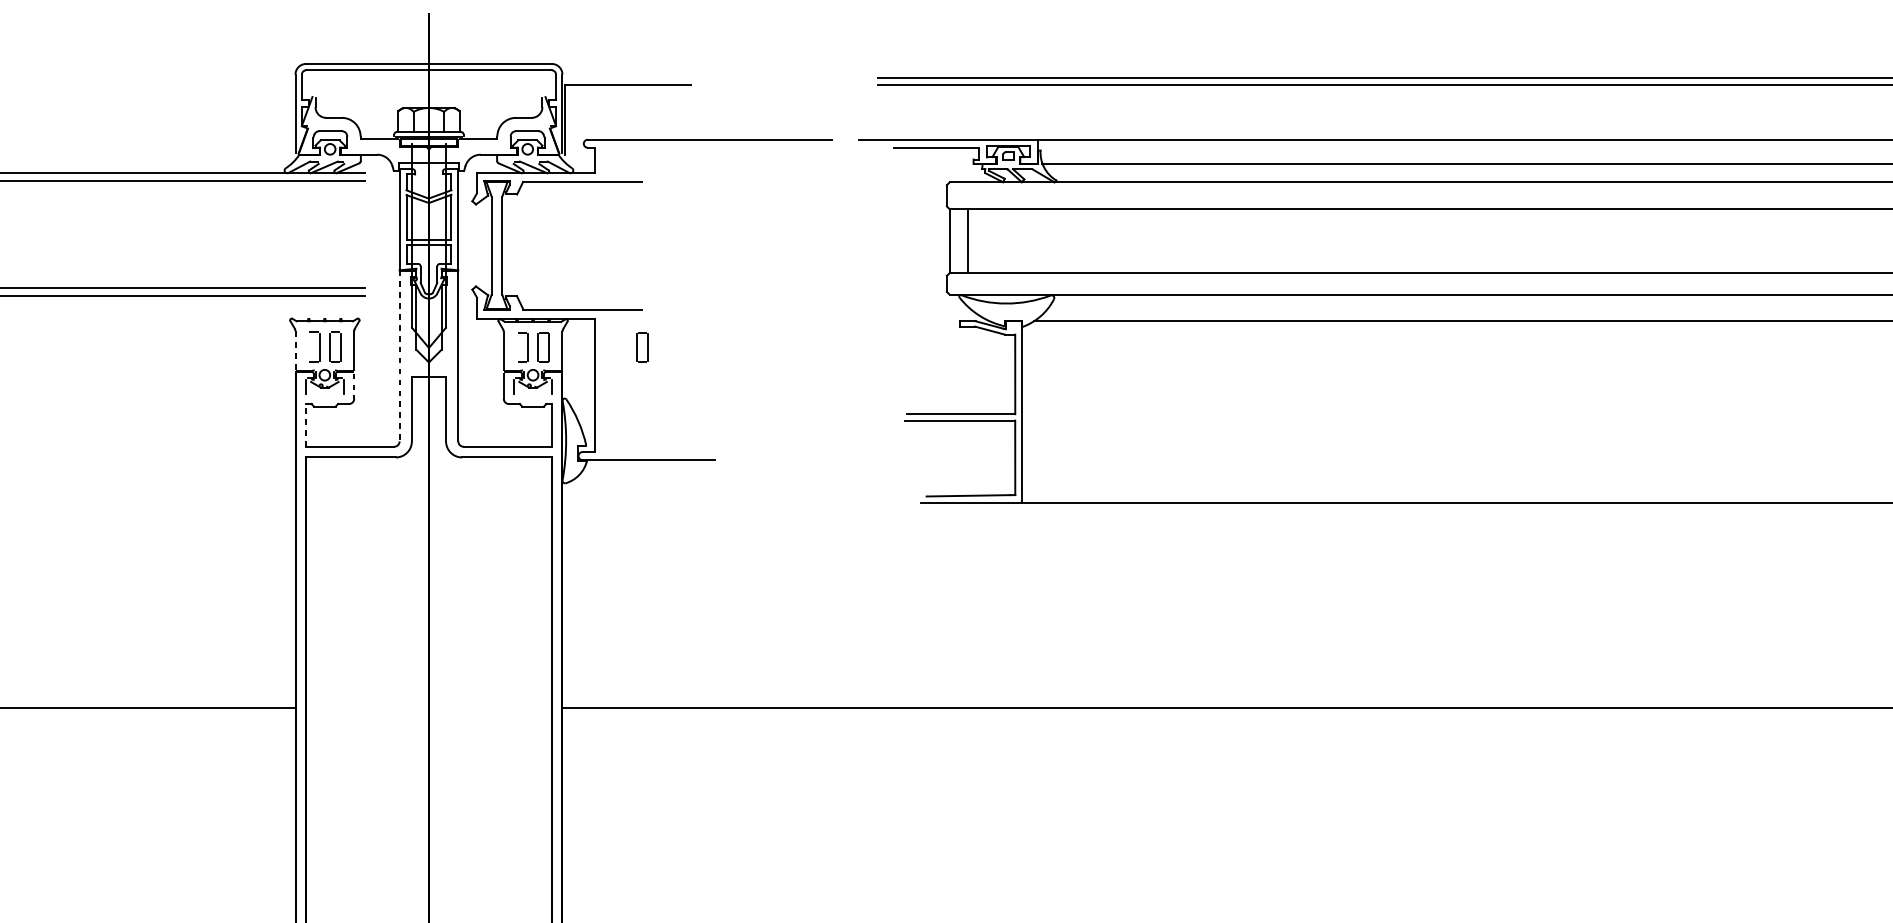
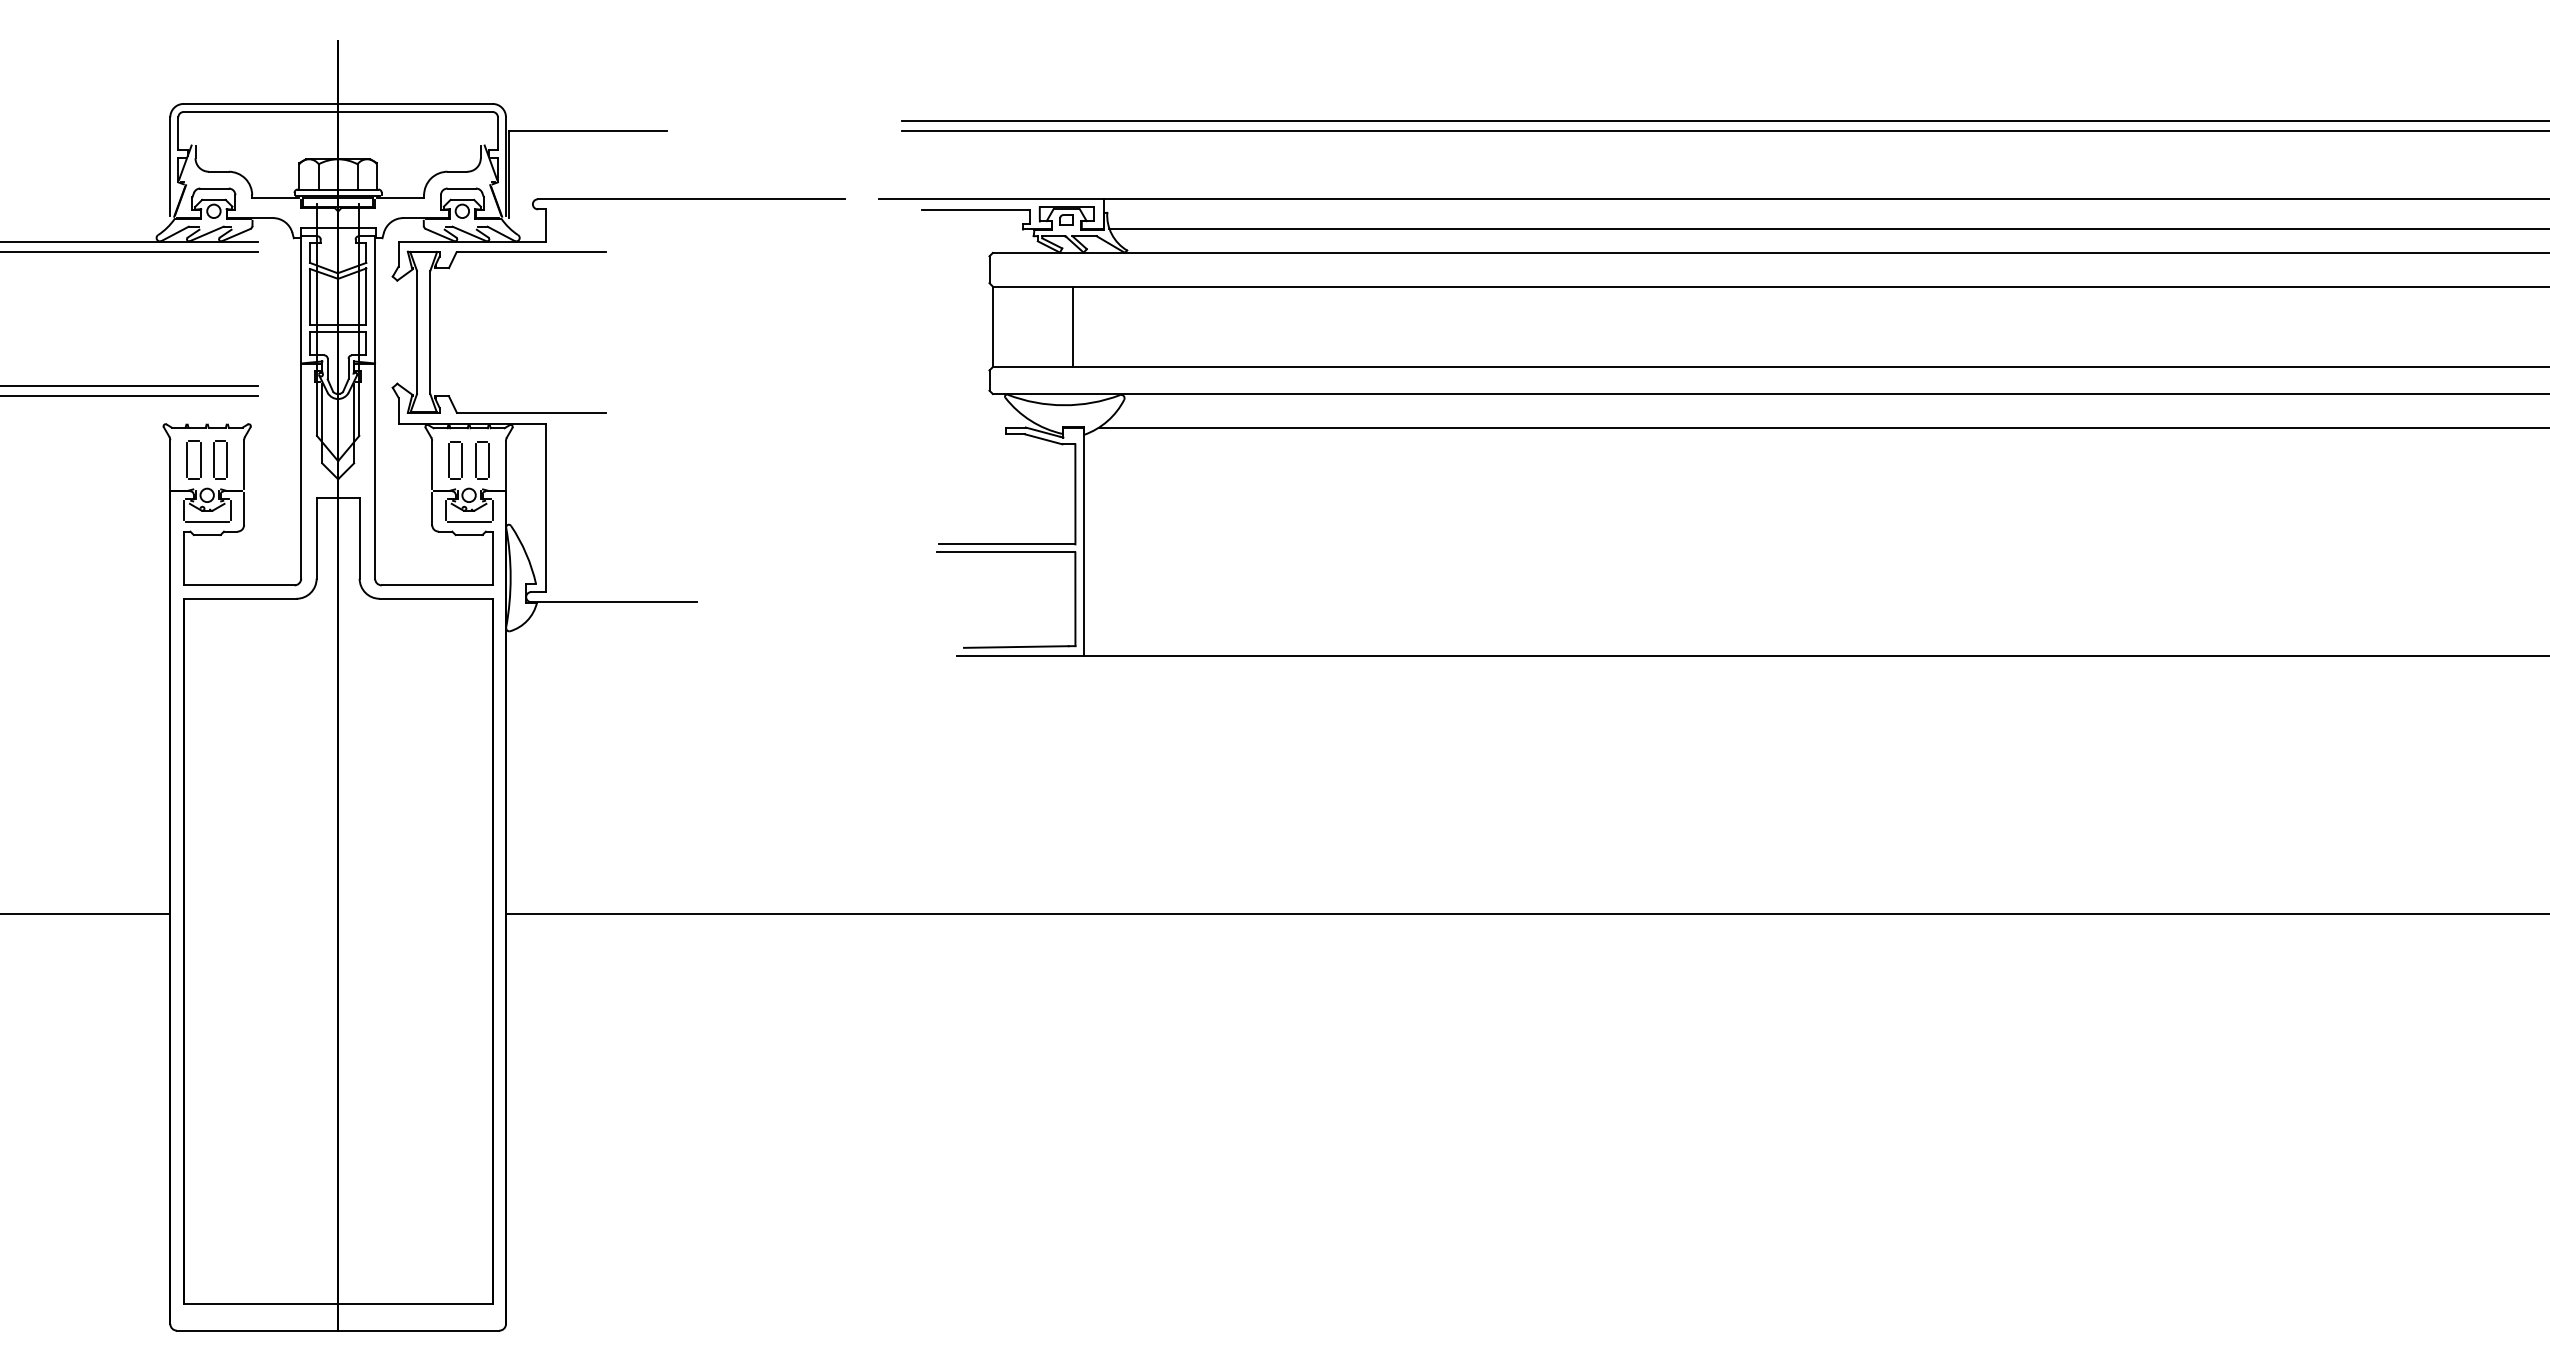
line: (967, 240) -> (1073, 326), moved
line: (309, 346) -> (187, 459), added
line: (516, 346) -> (448, 459), added
part: (642, 347) -> (606, 460), removed
line: (295, 350) -> (170, 464), dashed -> solid
line: (399, 356) -> (301, 471), dashed -> solid
line: (354, 386) -> (244, 509), dashed -> solid
line: (324, 395) -> (206, 521), added
line: (532, 395) -> (468, 521), added
line: (305, 425) -> (183, 558), dashed -> solid

